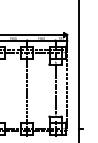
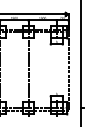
line: (55, 89) -> (56, 69), removed

